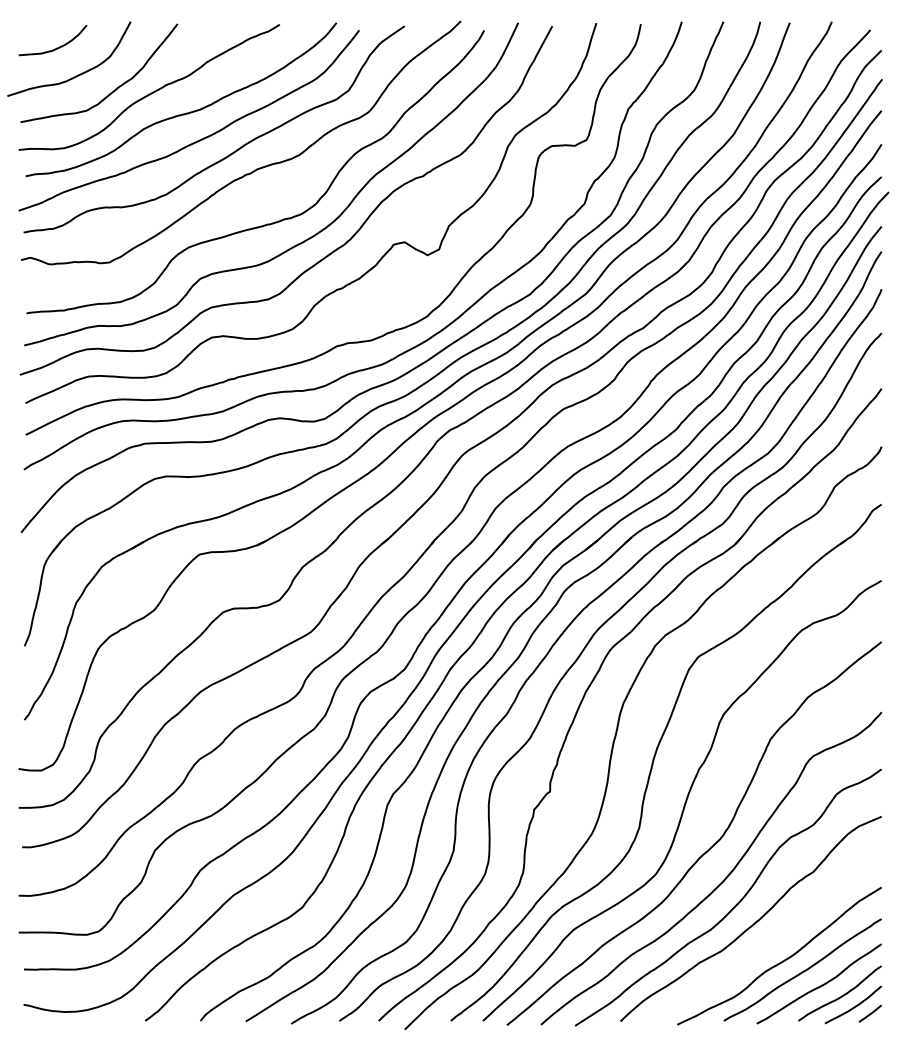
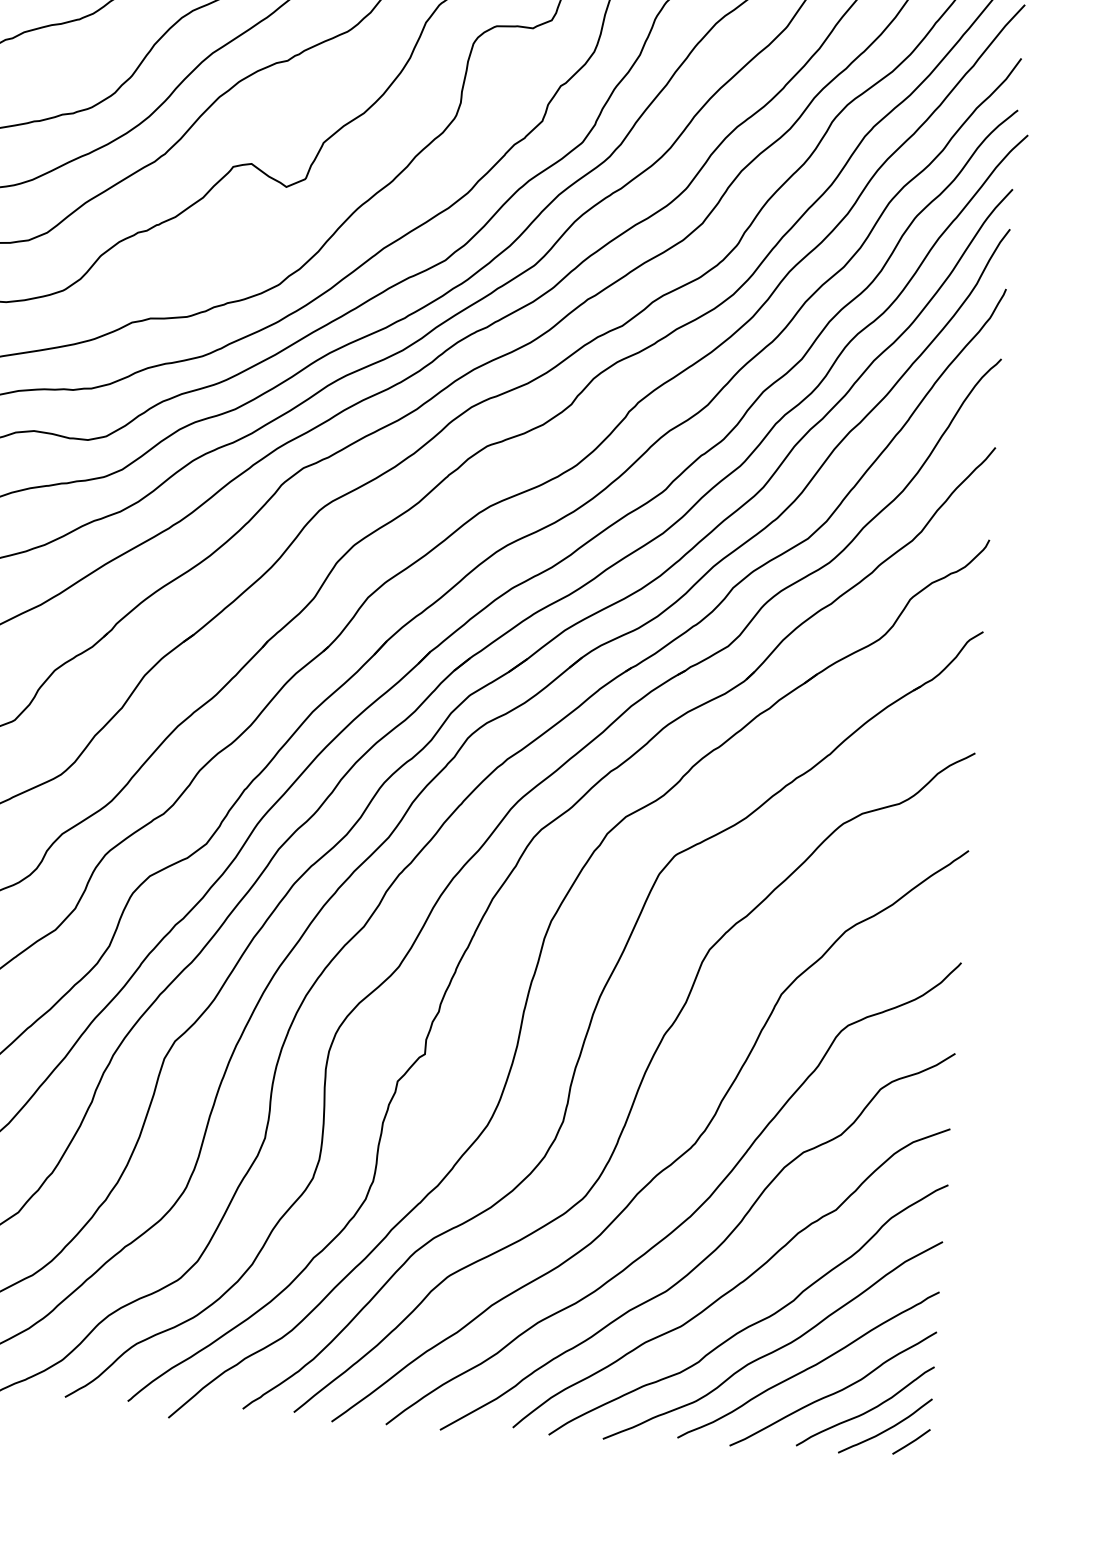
curve: (768, 944) -> (756, 1320), added

